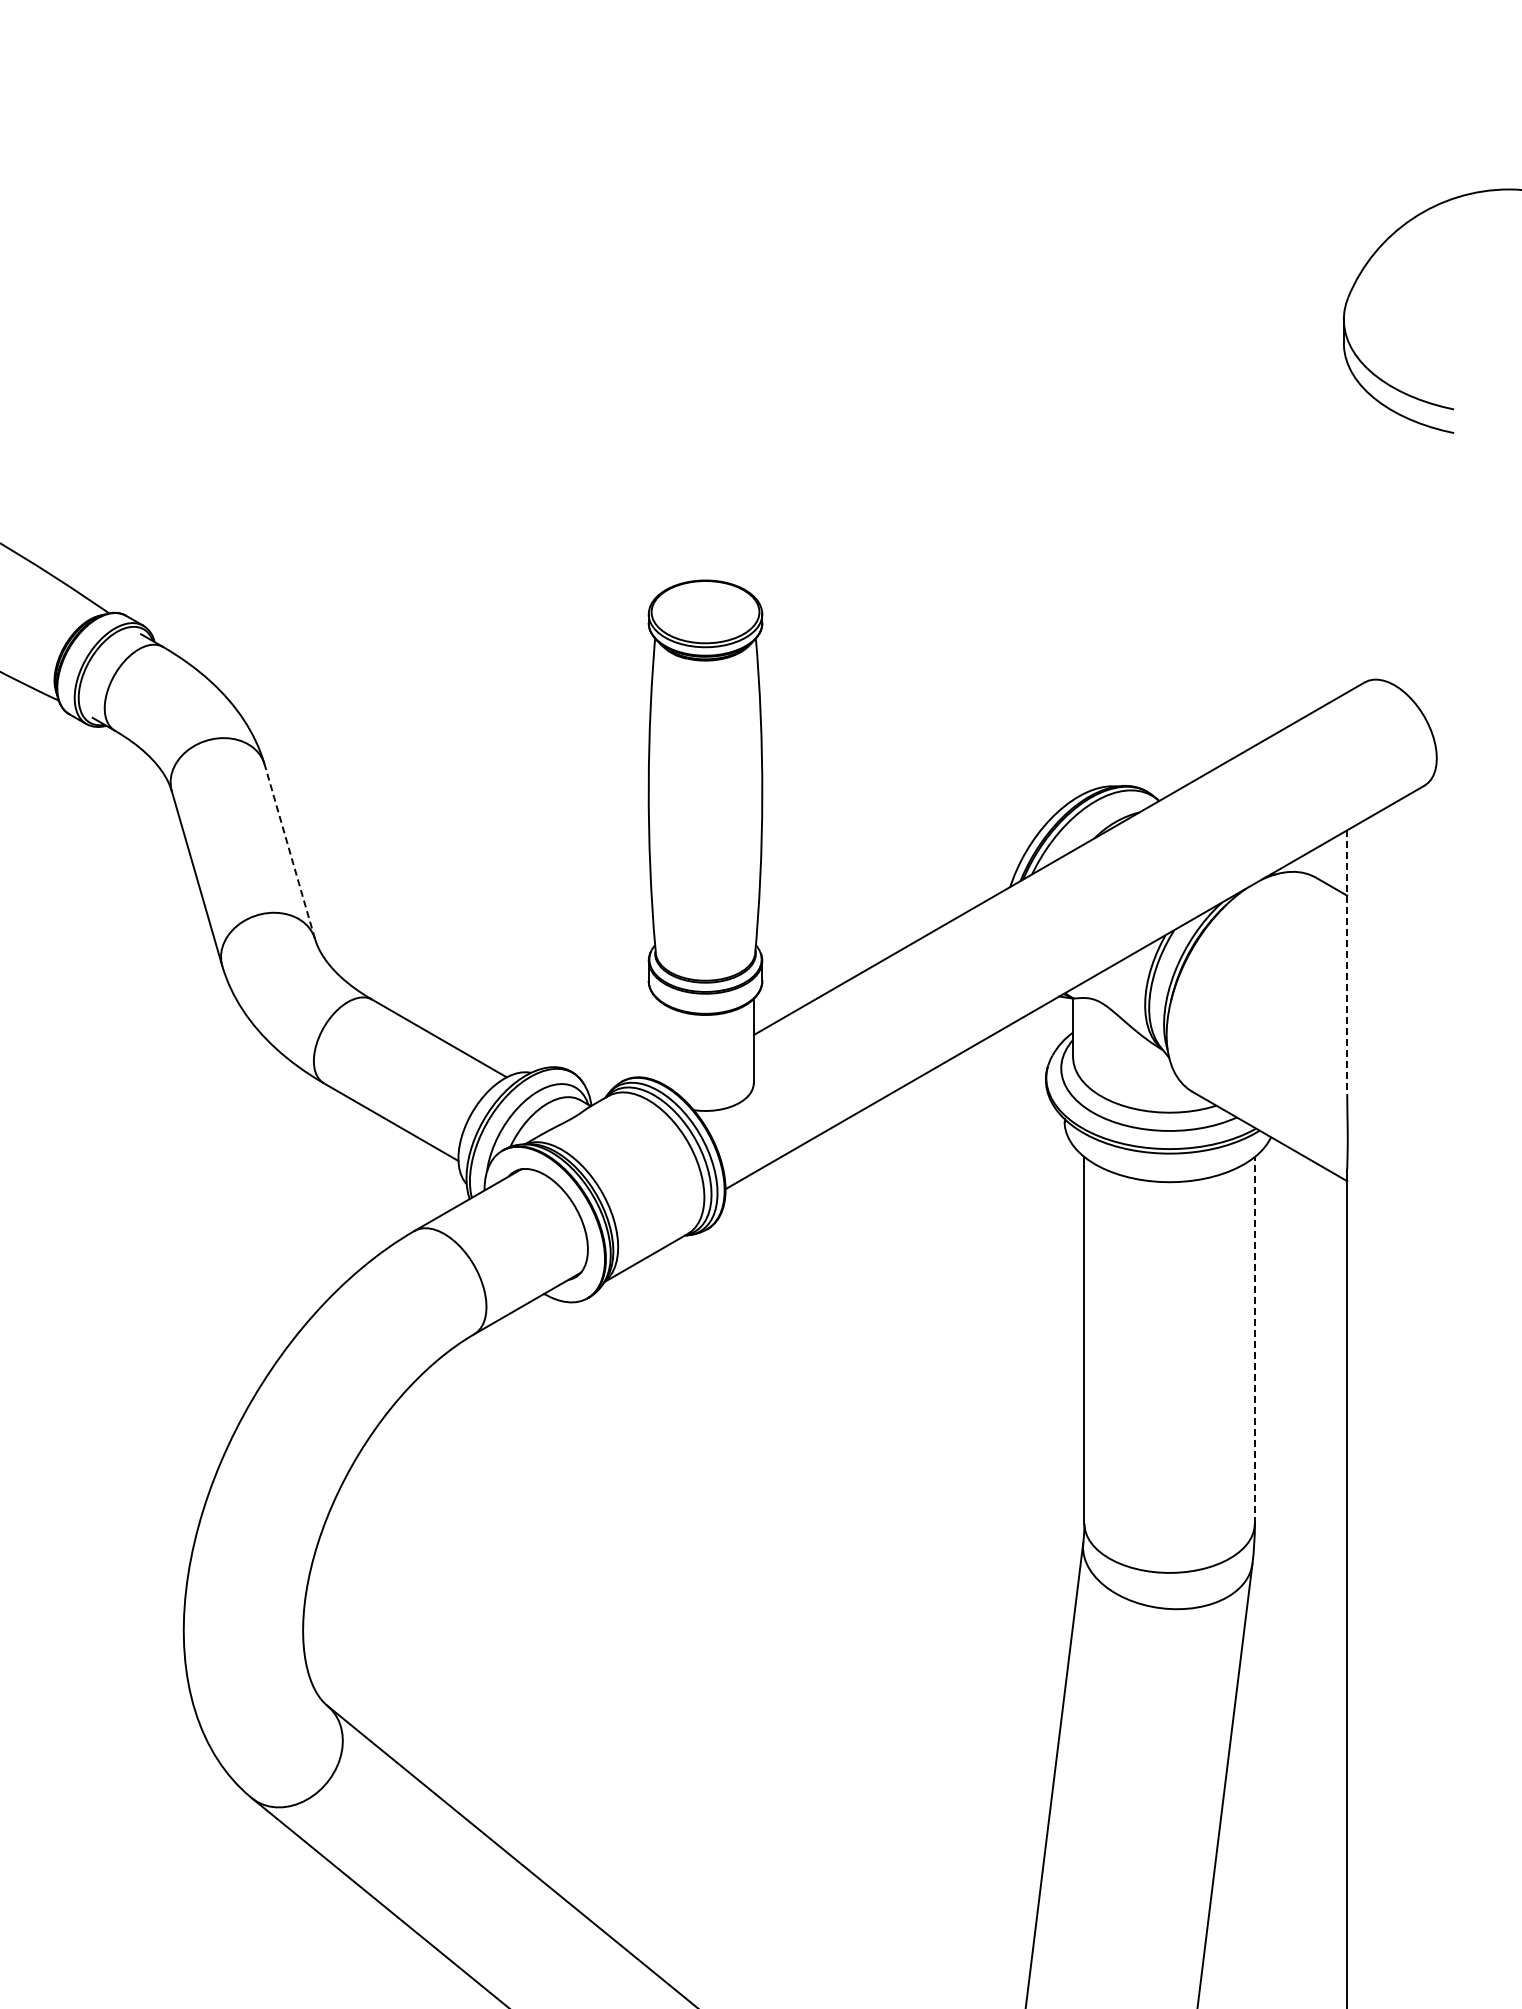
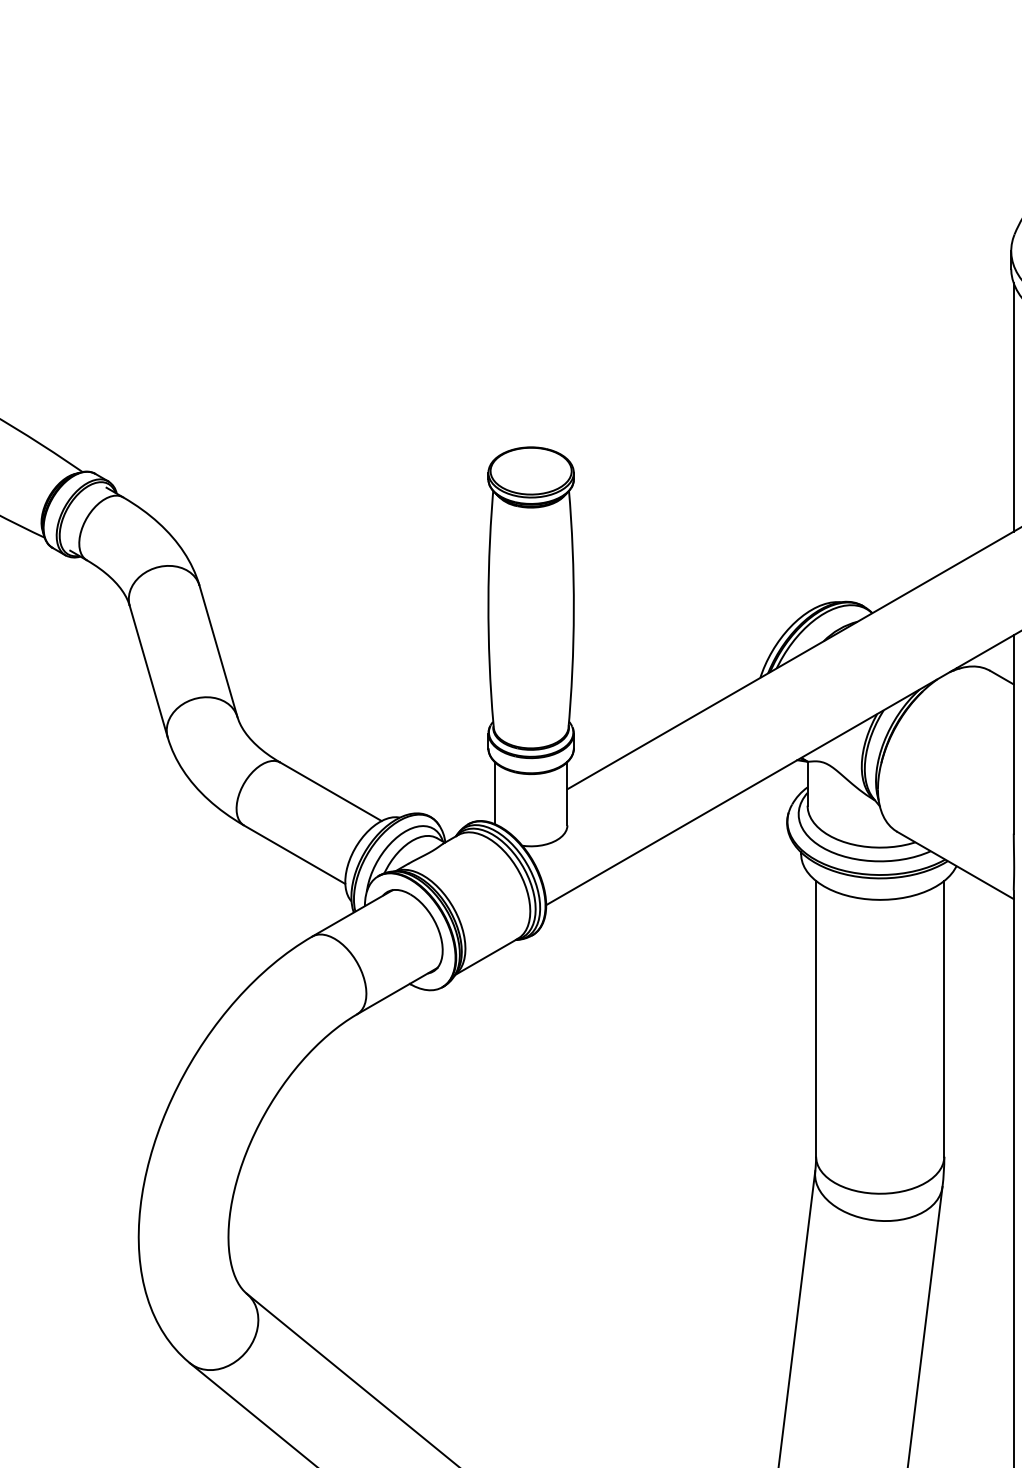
line: (1347, 527) -> (1013, 407), added
line: (289, 851) -> (218, 651), dashed -> solid
line: (1347, 962) -> (1013, 734), dashed -> solid
line: (657, 1040) -> (495, 793), added
line: (1254, 1339) -> (944, 1018), dashed -> solid

